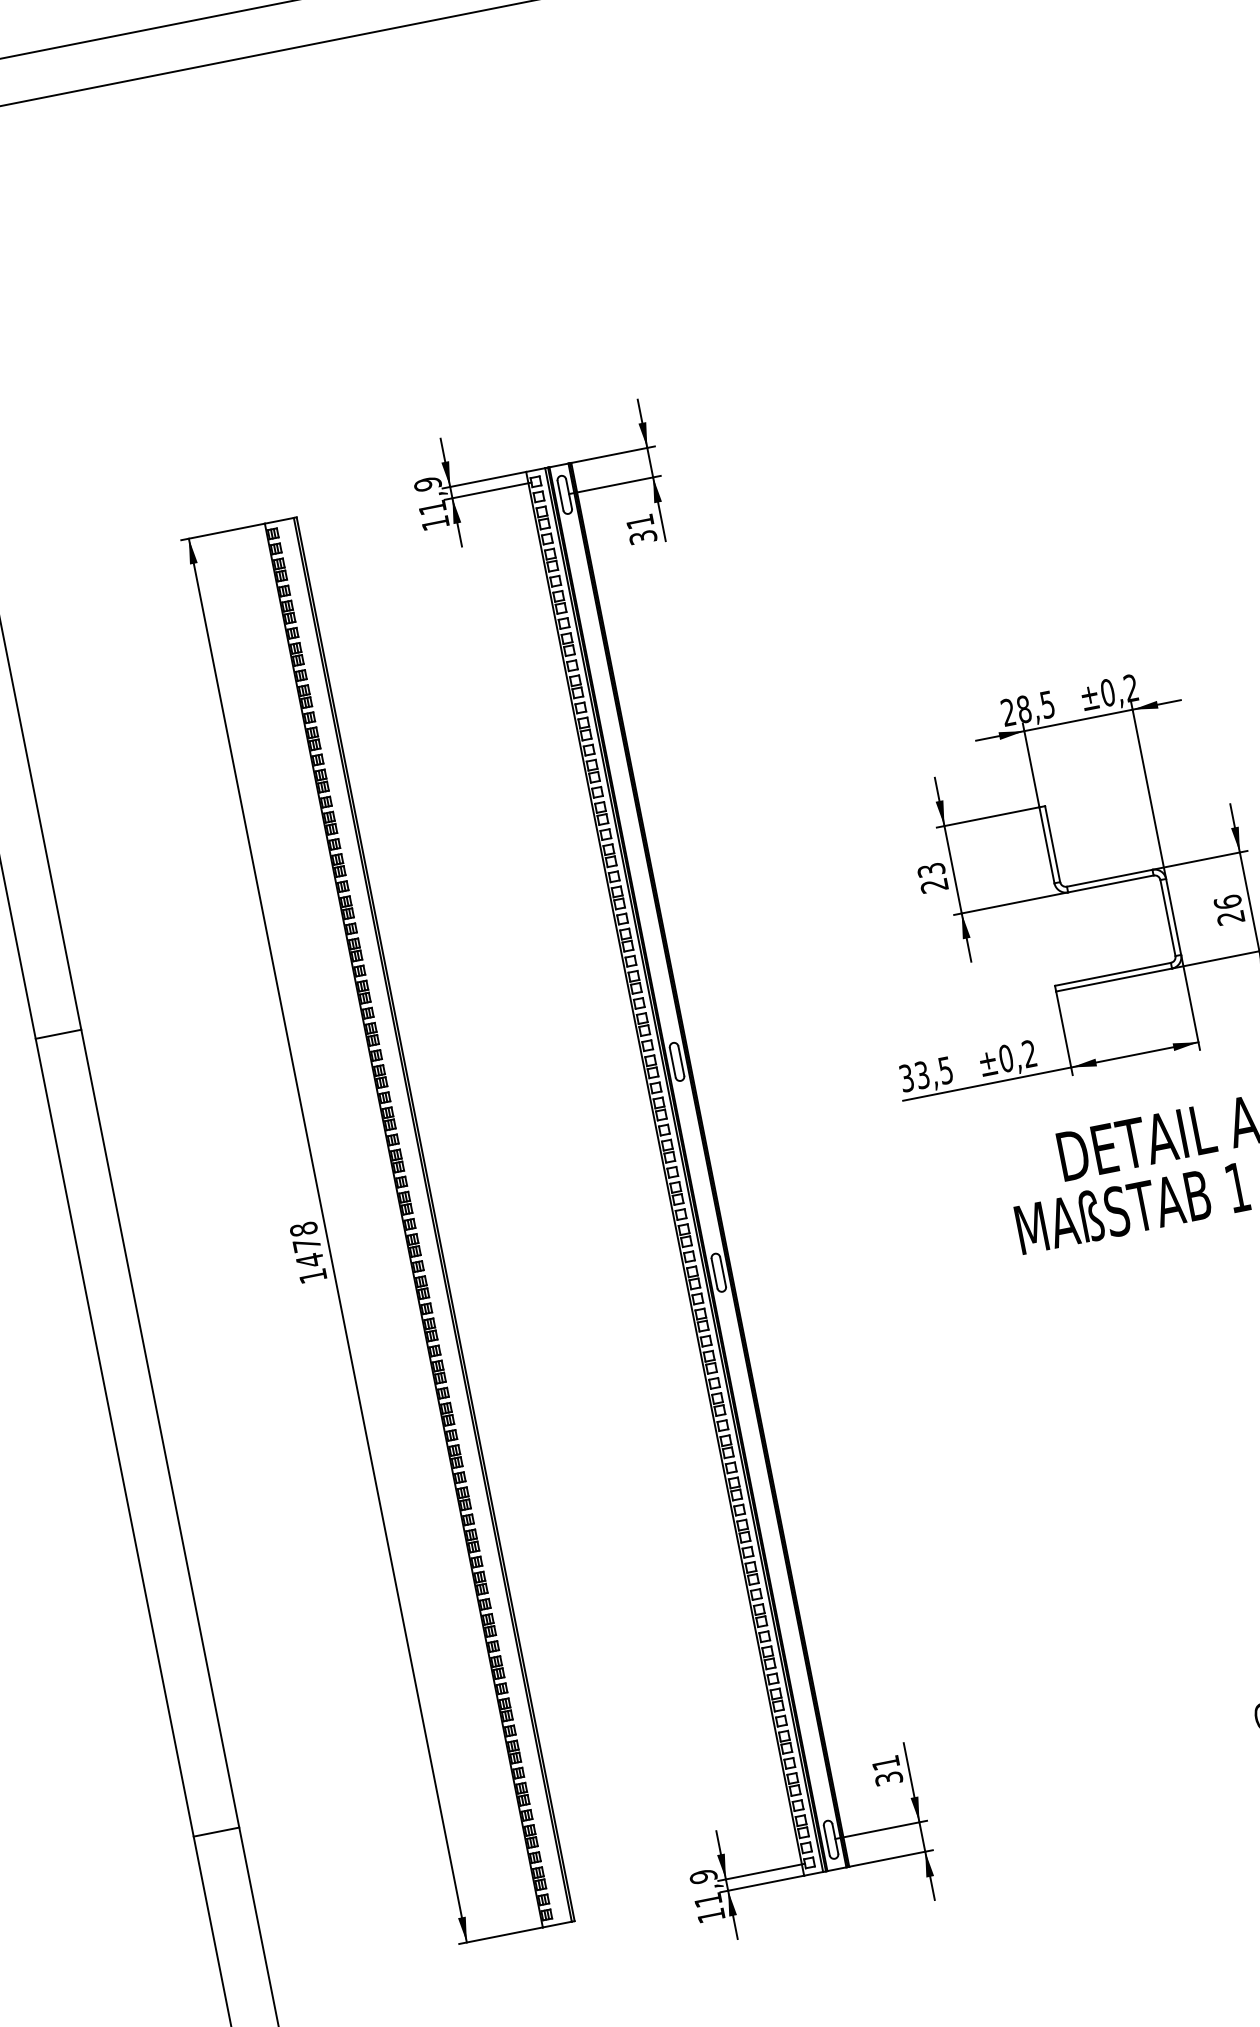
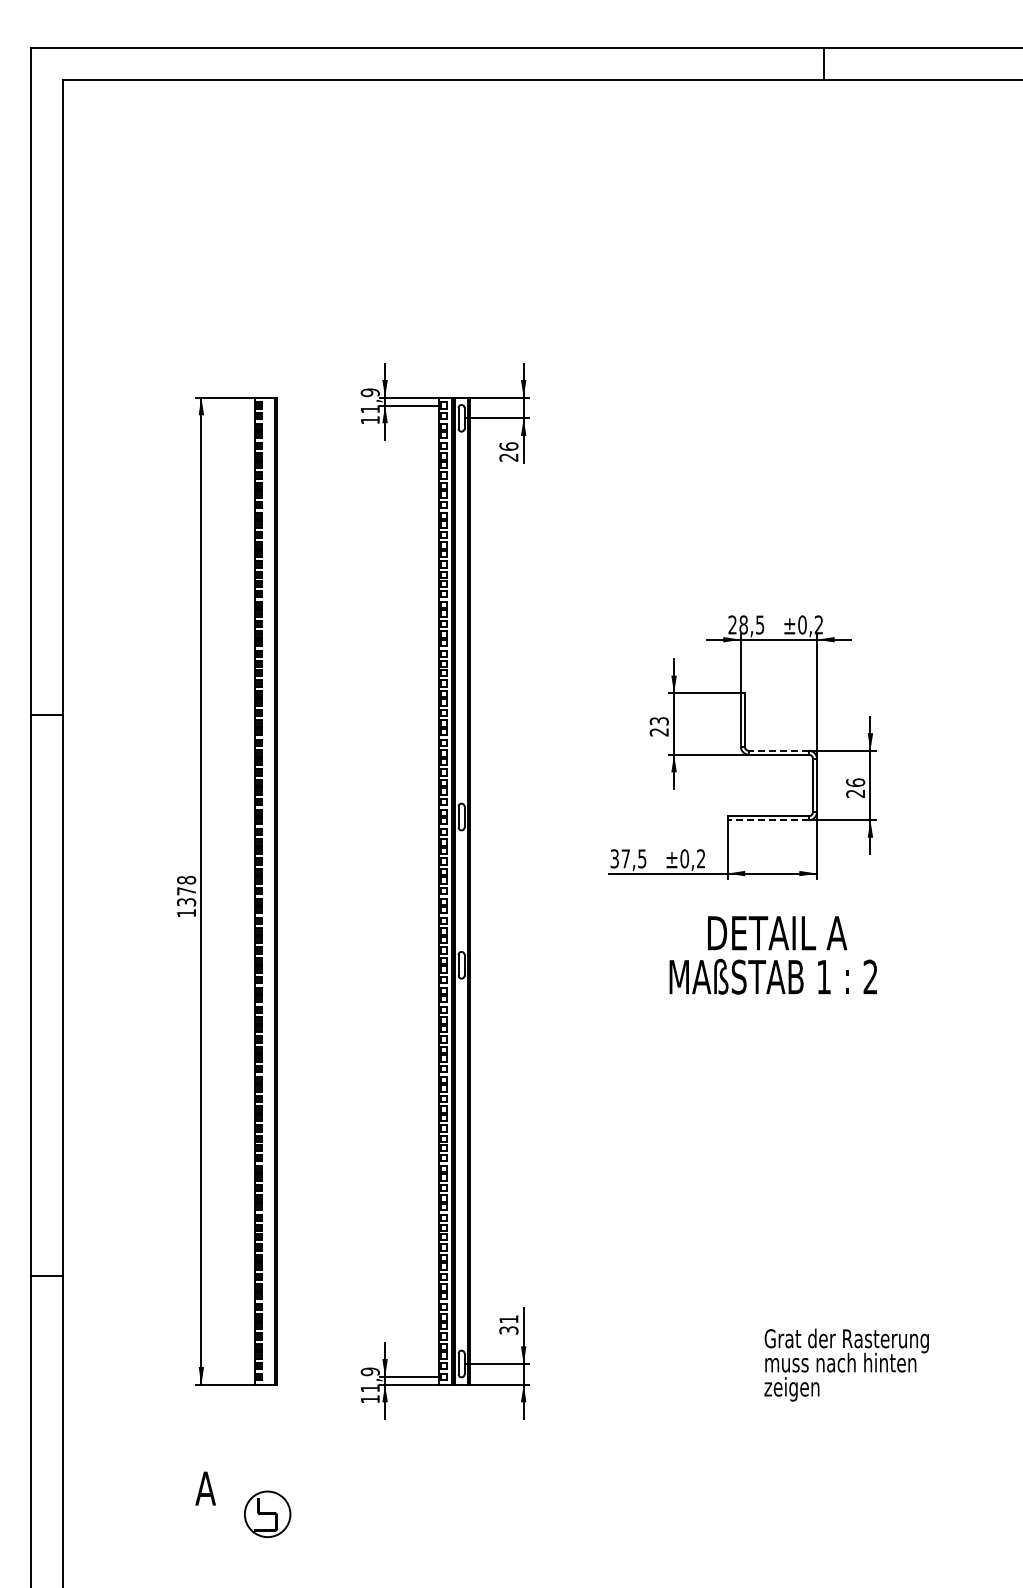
text: (640, 528) -> (508, 451), 31 -> 26
line: (1109, 878) -> (778, 750), solid -> dashed
line: (1114, 980) -> (768, 820), solid -> dashed
text: (921, 1074) -> (625, 858), 33,5 -> 37,5
text: (309, 1259) -> (186, 901), 1478 -> 1378

